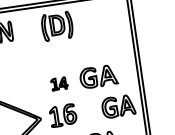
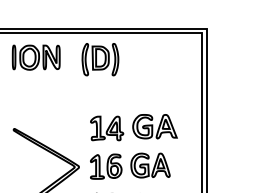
part: (57, 26) -> (100, 59), moved
part: (59, 83) -> (107, 128), size x1.67
part: (118, 106) -> (150, 165), moved

